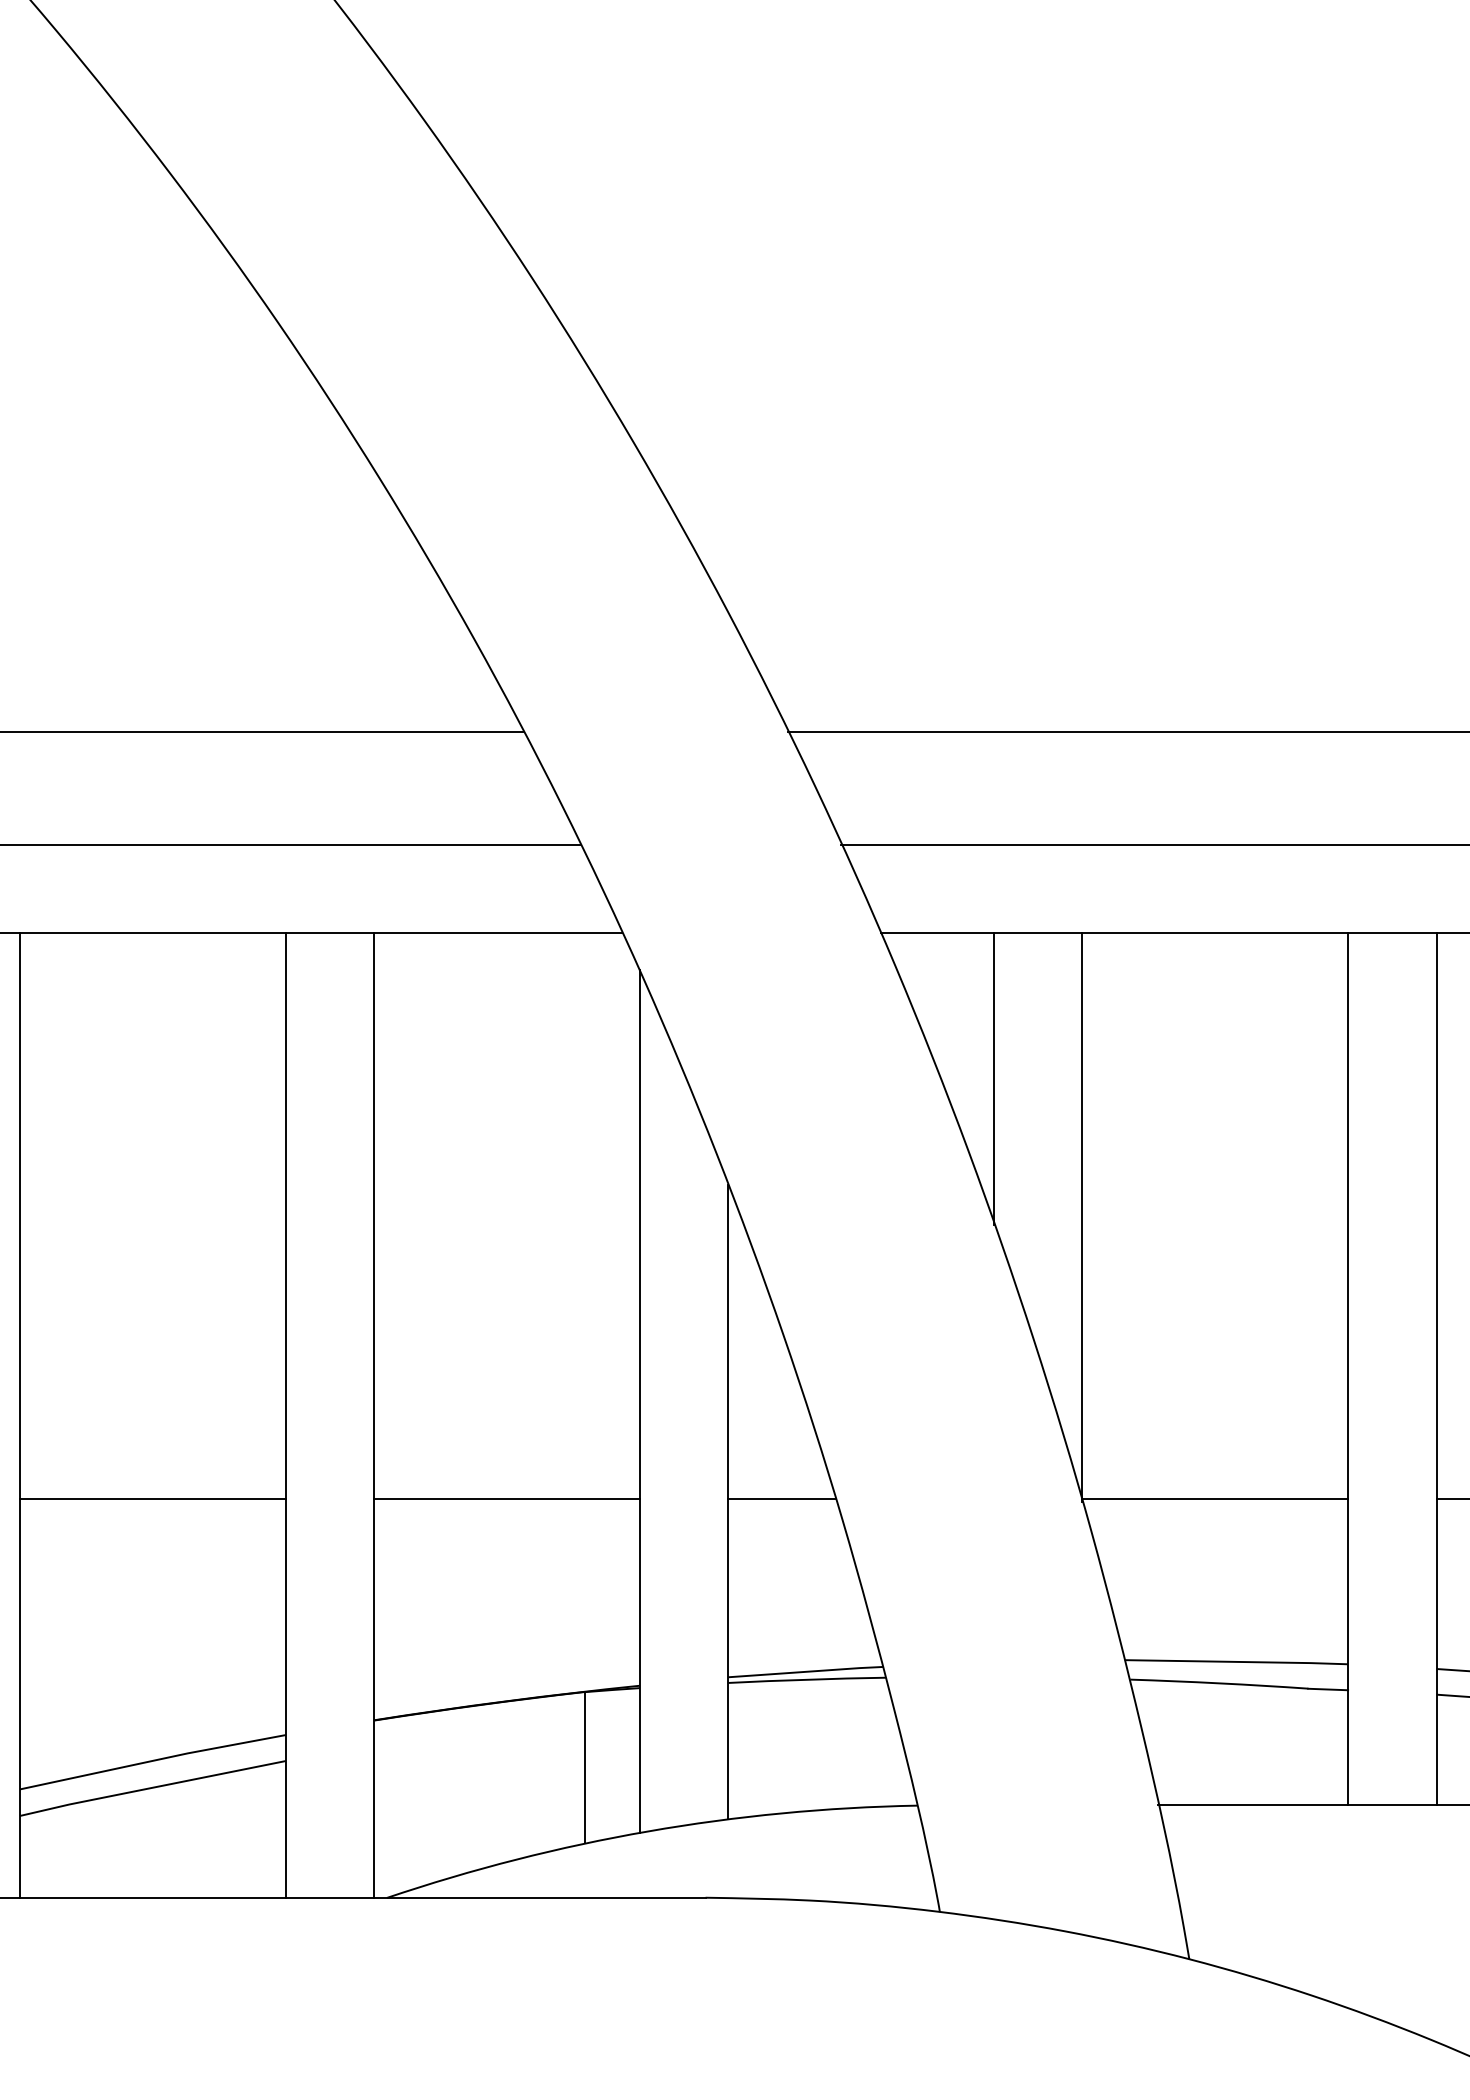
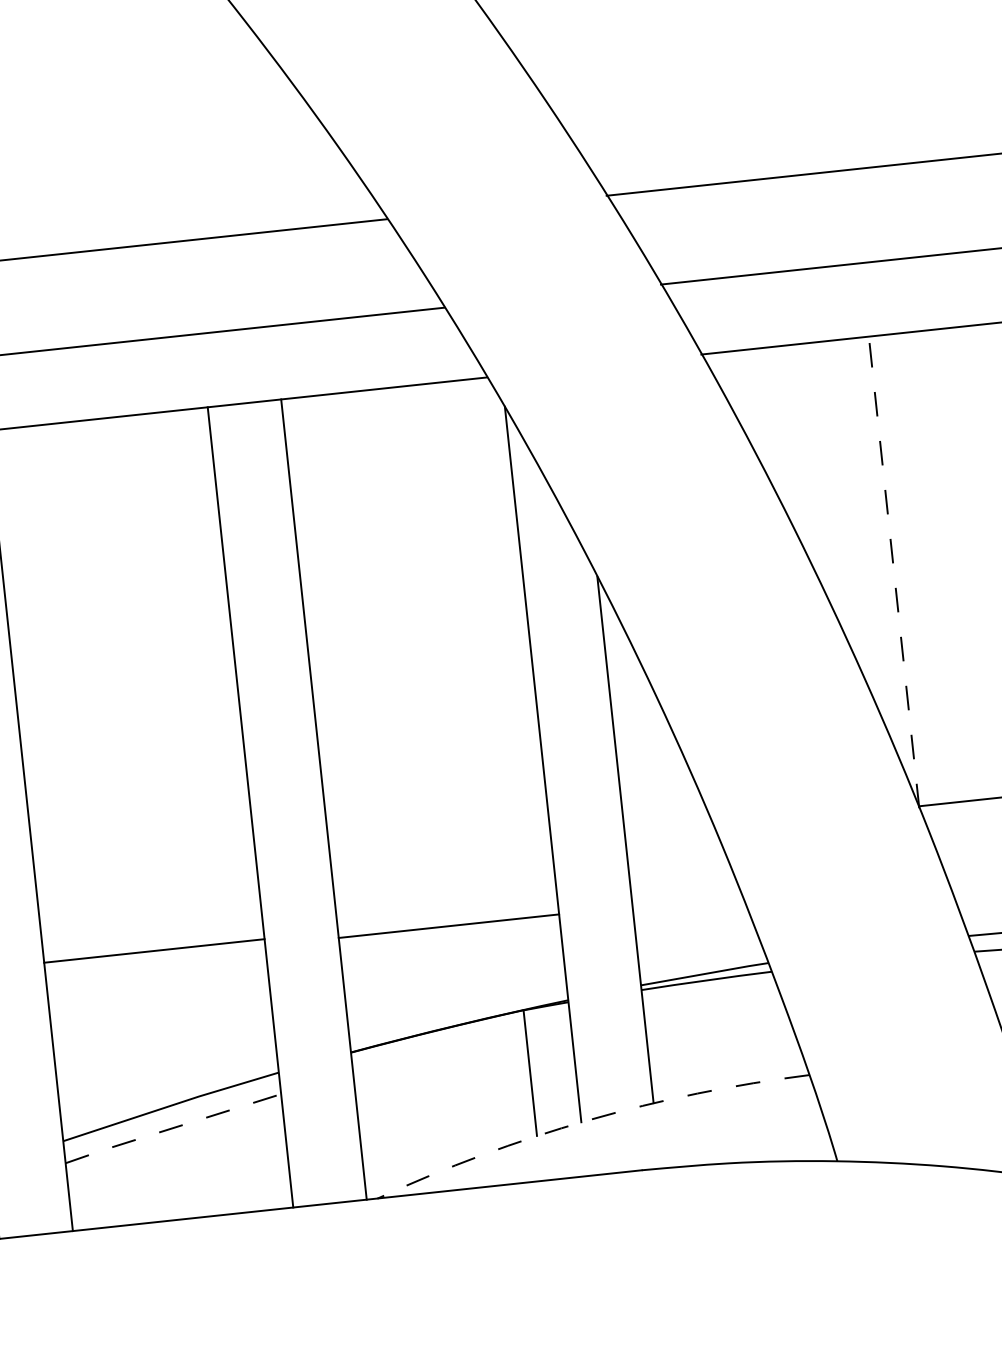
line: (993, 1078) -> (807, 465), removed
line: (1082, 1216) -> (894, 571), solid -> dashed
line: (152, 1499) -> (154, 951), moved
line: (506, 1499) -> (448, 926), moved
line: (781, 1499) -> (669, 833), removed
line: (152, 1787) -> (173, 1127), solid -> dashed
arc: (648, 1831) -> (588, 1120), solid -> dashed

